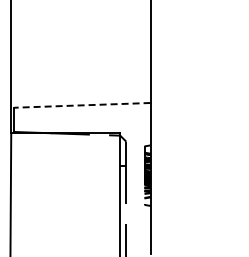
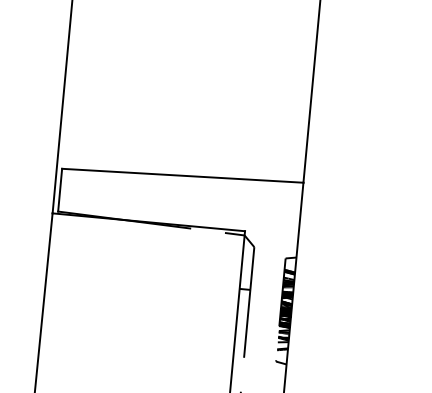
line: (81, 105) -> (181, 175), dashed -> solid

